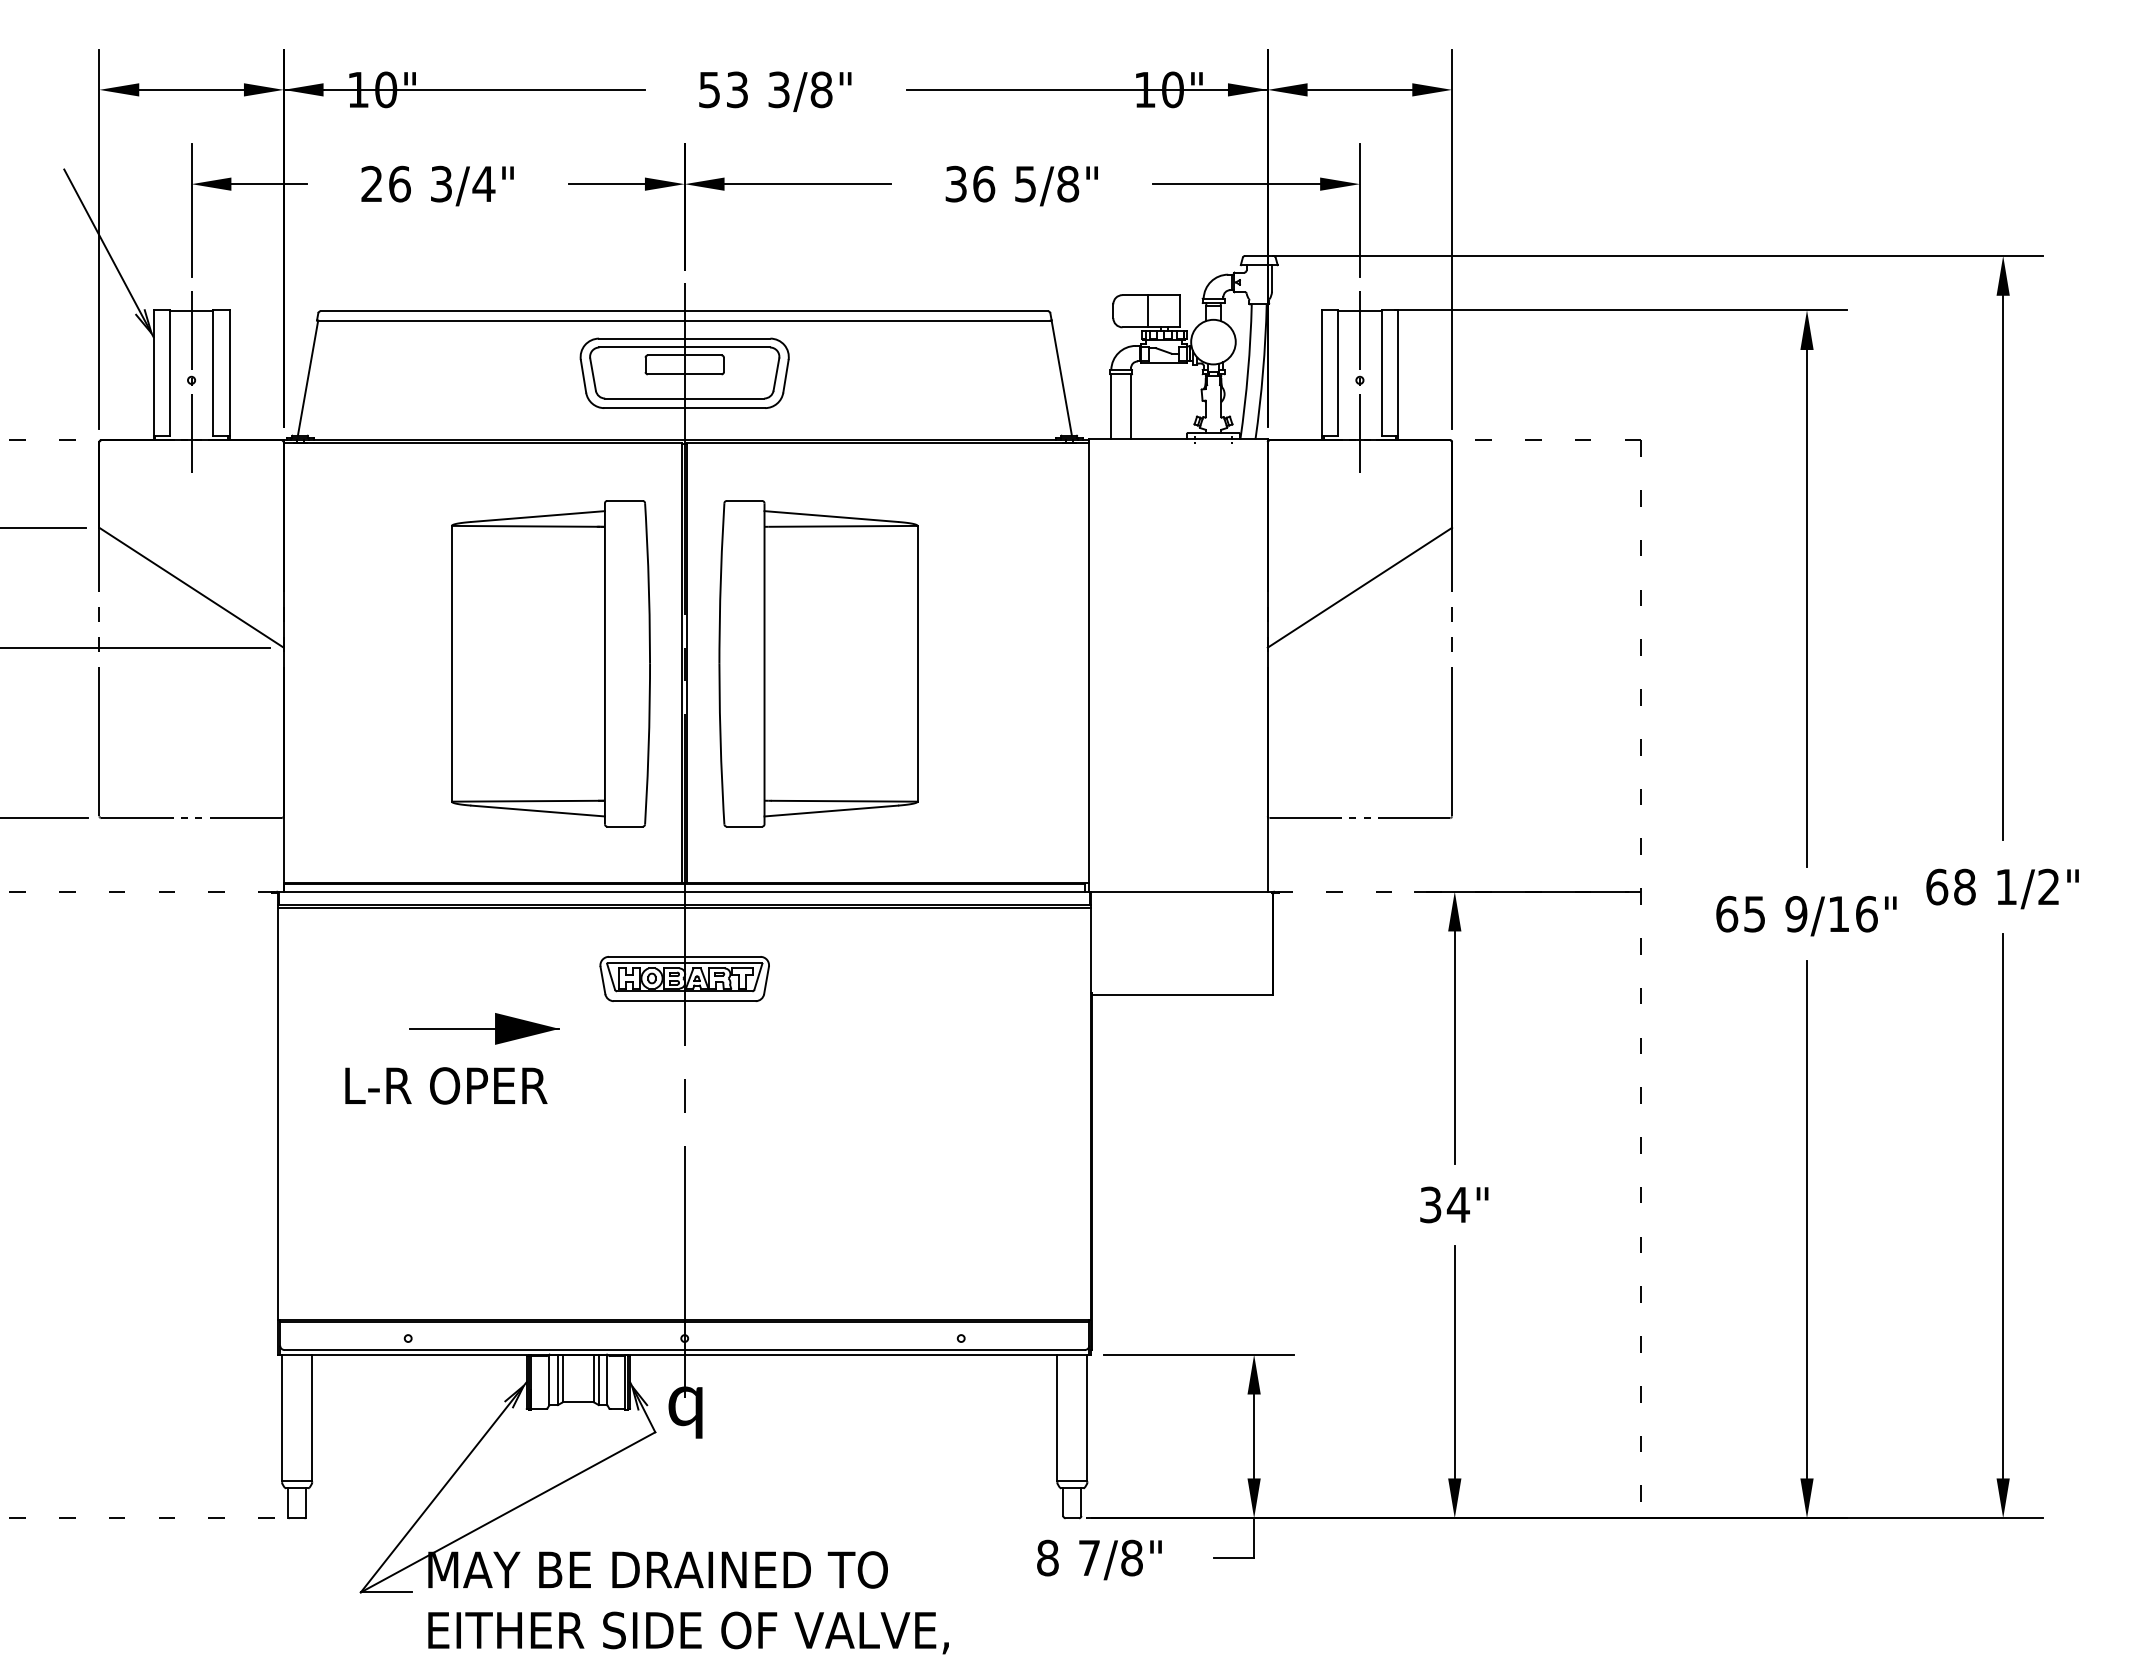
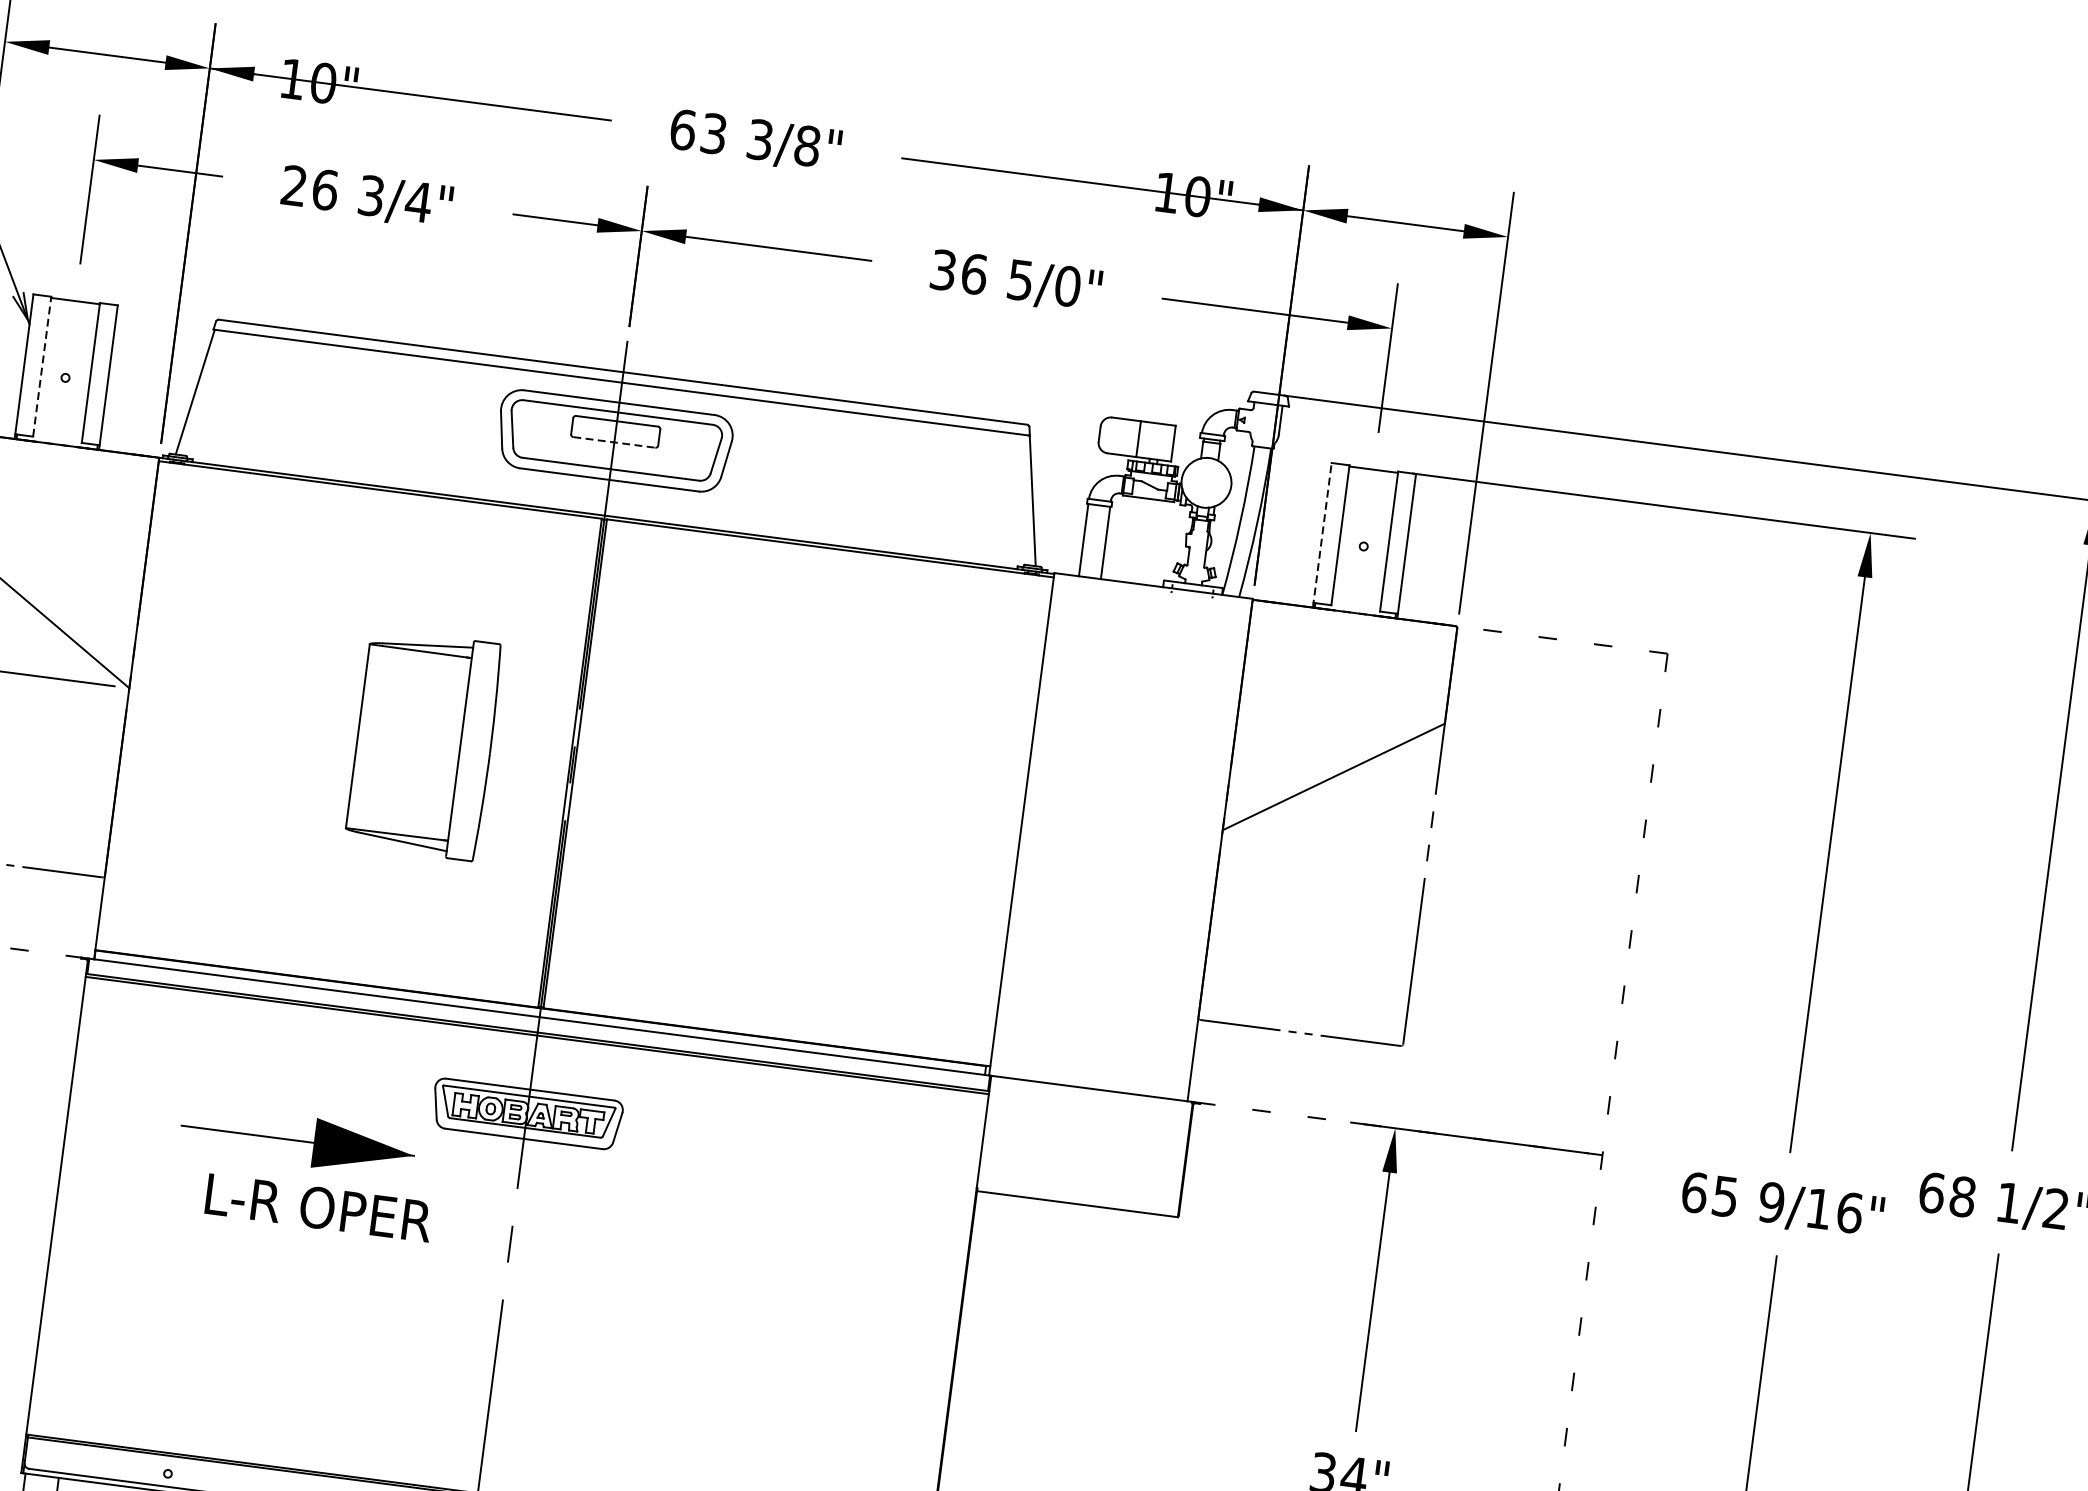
text: (709, 89) -> (682, 129), 53 -> 63
text: (1068, 184) -> (1068, 286), 5/8" -> 5/0"
line: (169, 373) -> (41, 367), solid -> dashed
line: (684, 374) -> (614, 442), solid -> dashed
line: (1321, 374) -> (1321, 534), solid -> dashed
line: (191, 381) -> (65, 379), removed
line: (1359, 381) -> (1363, 547), removed
part: (550, 663) -> (423, 744), size x0.6
part: (818, 663) -> (721, 782), removed
part: (484, 1028) -> (297, 1140), size x1.4
text: (446, 1085) -> (319, 1207), moved

